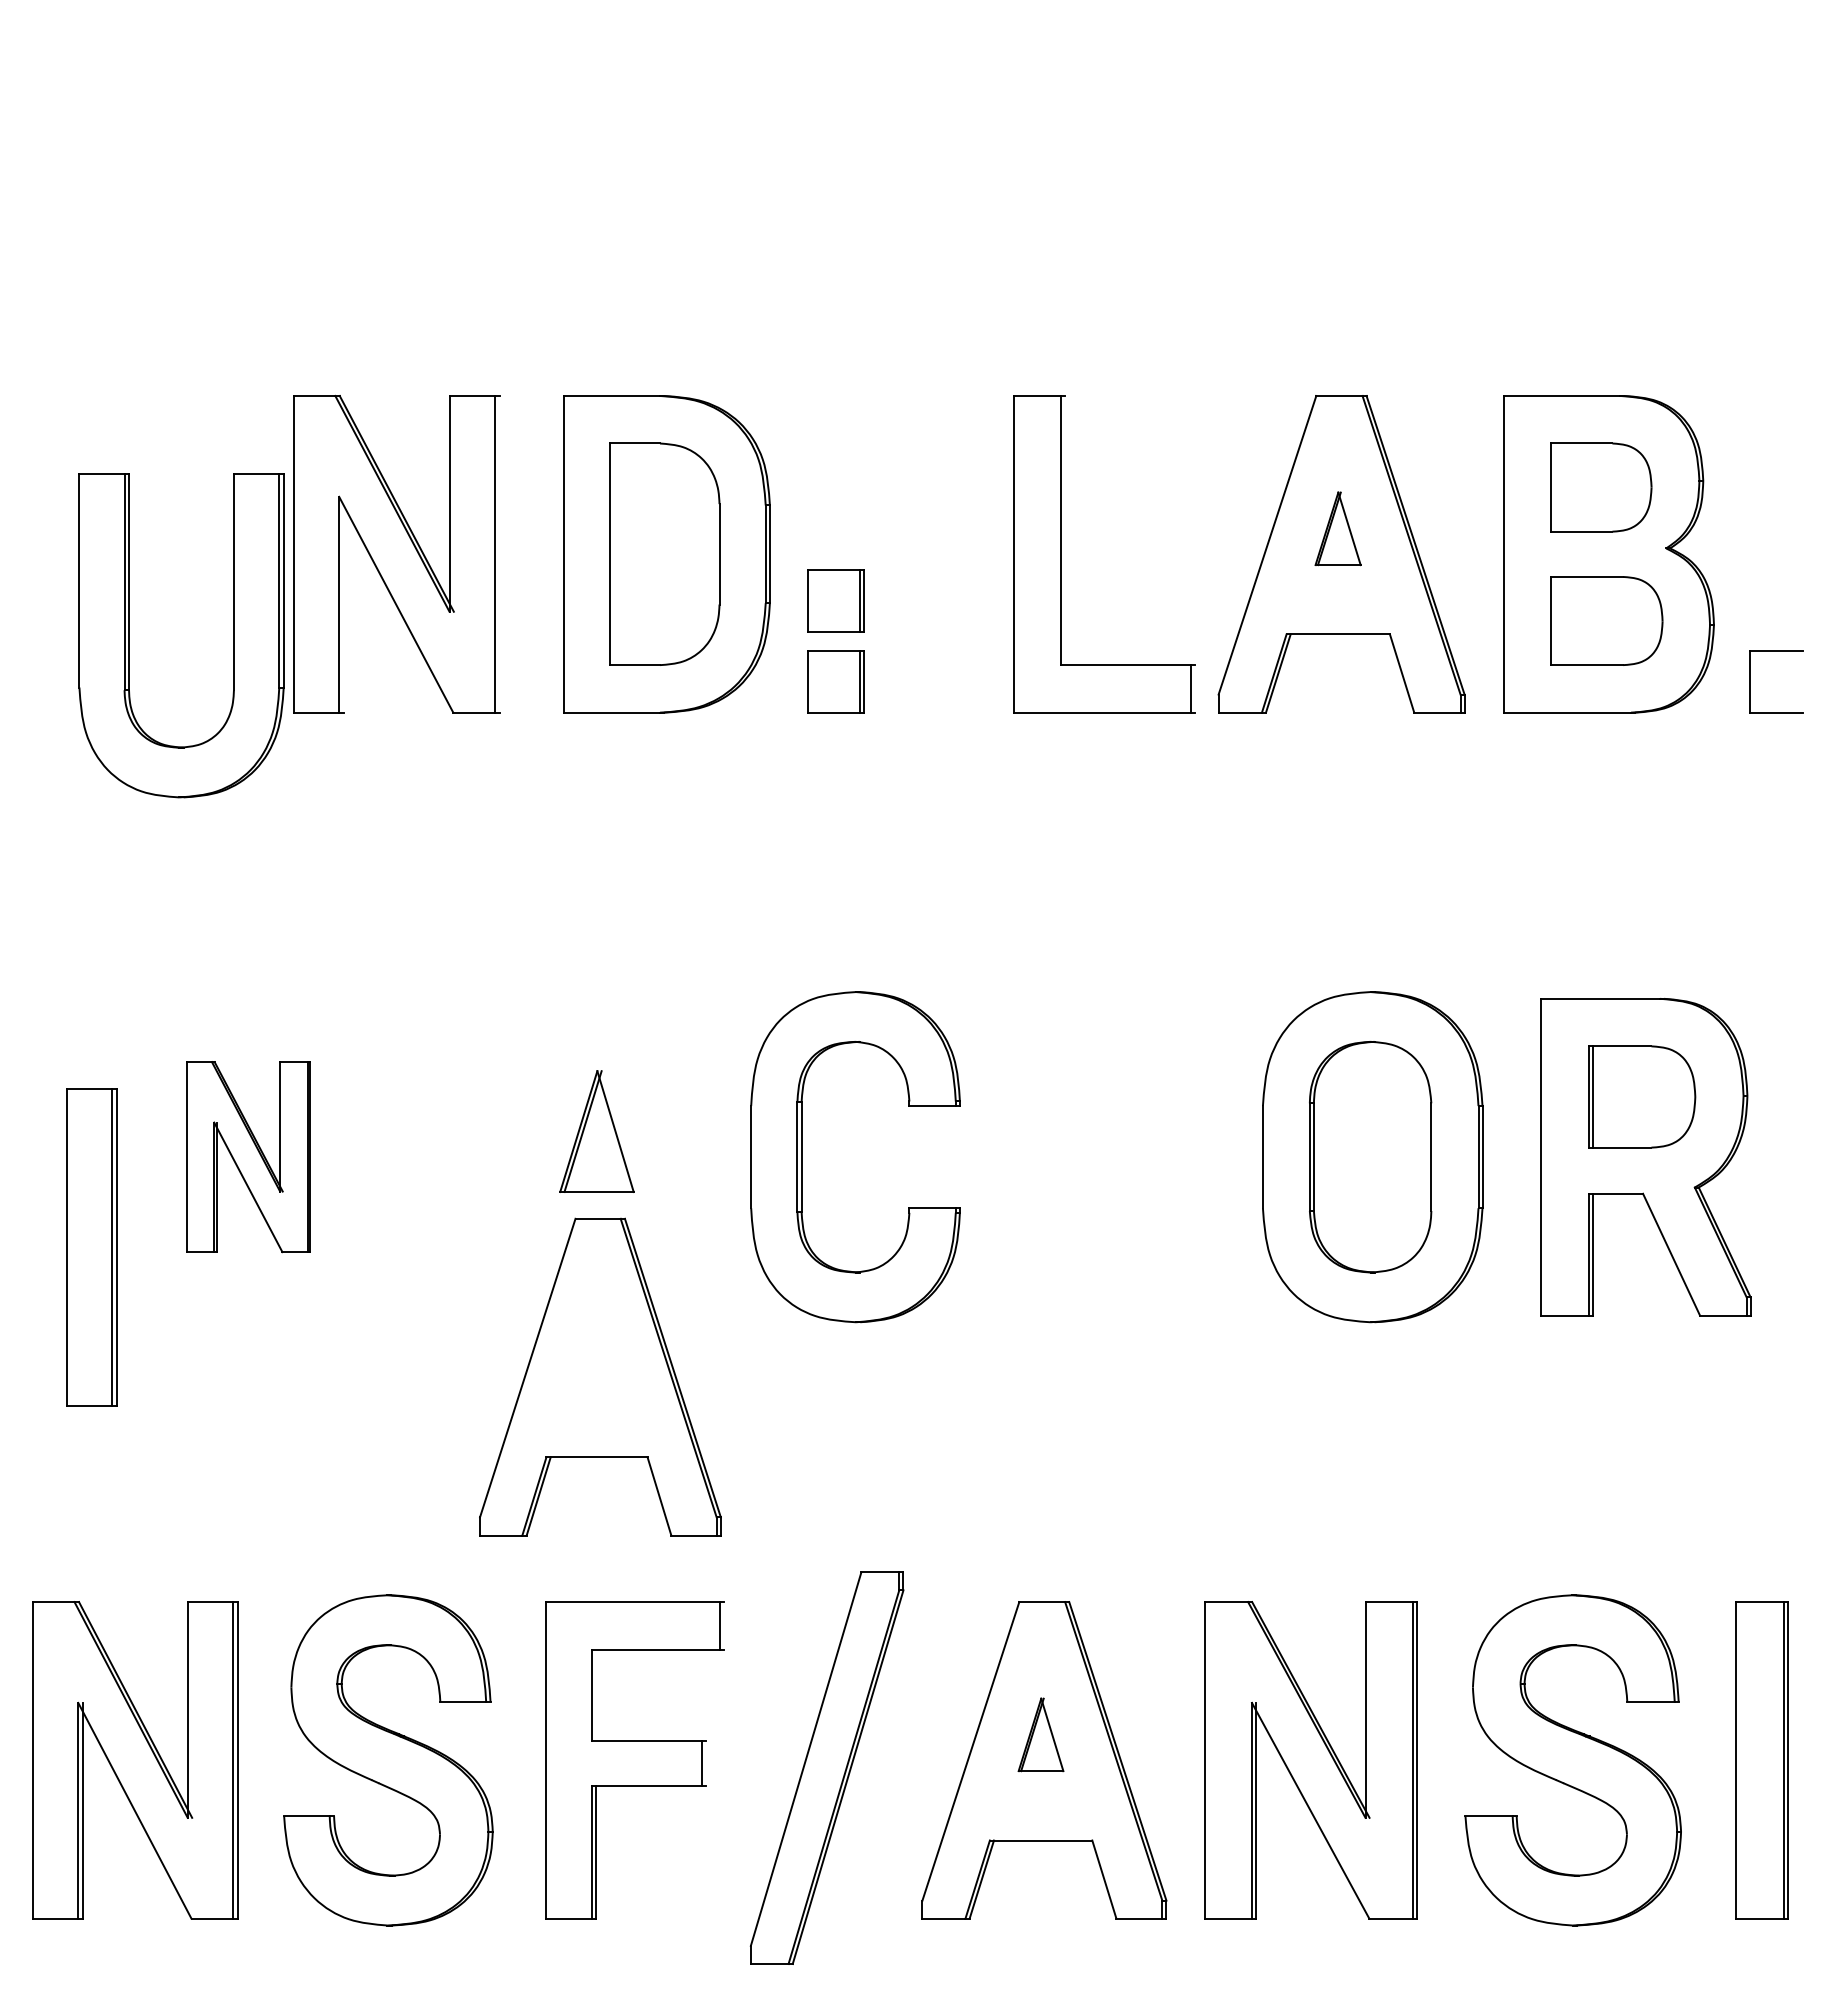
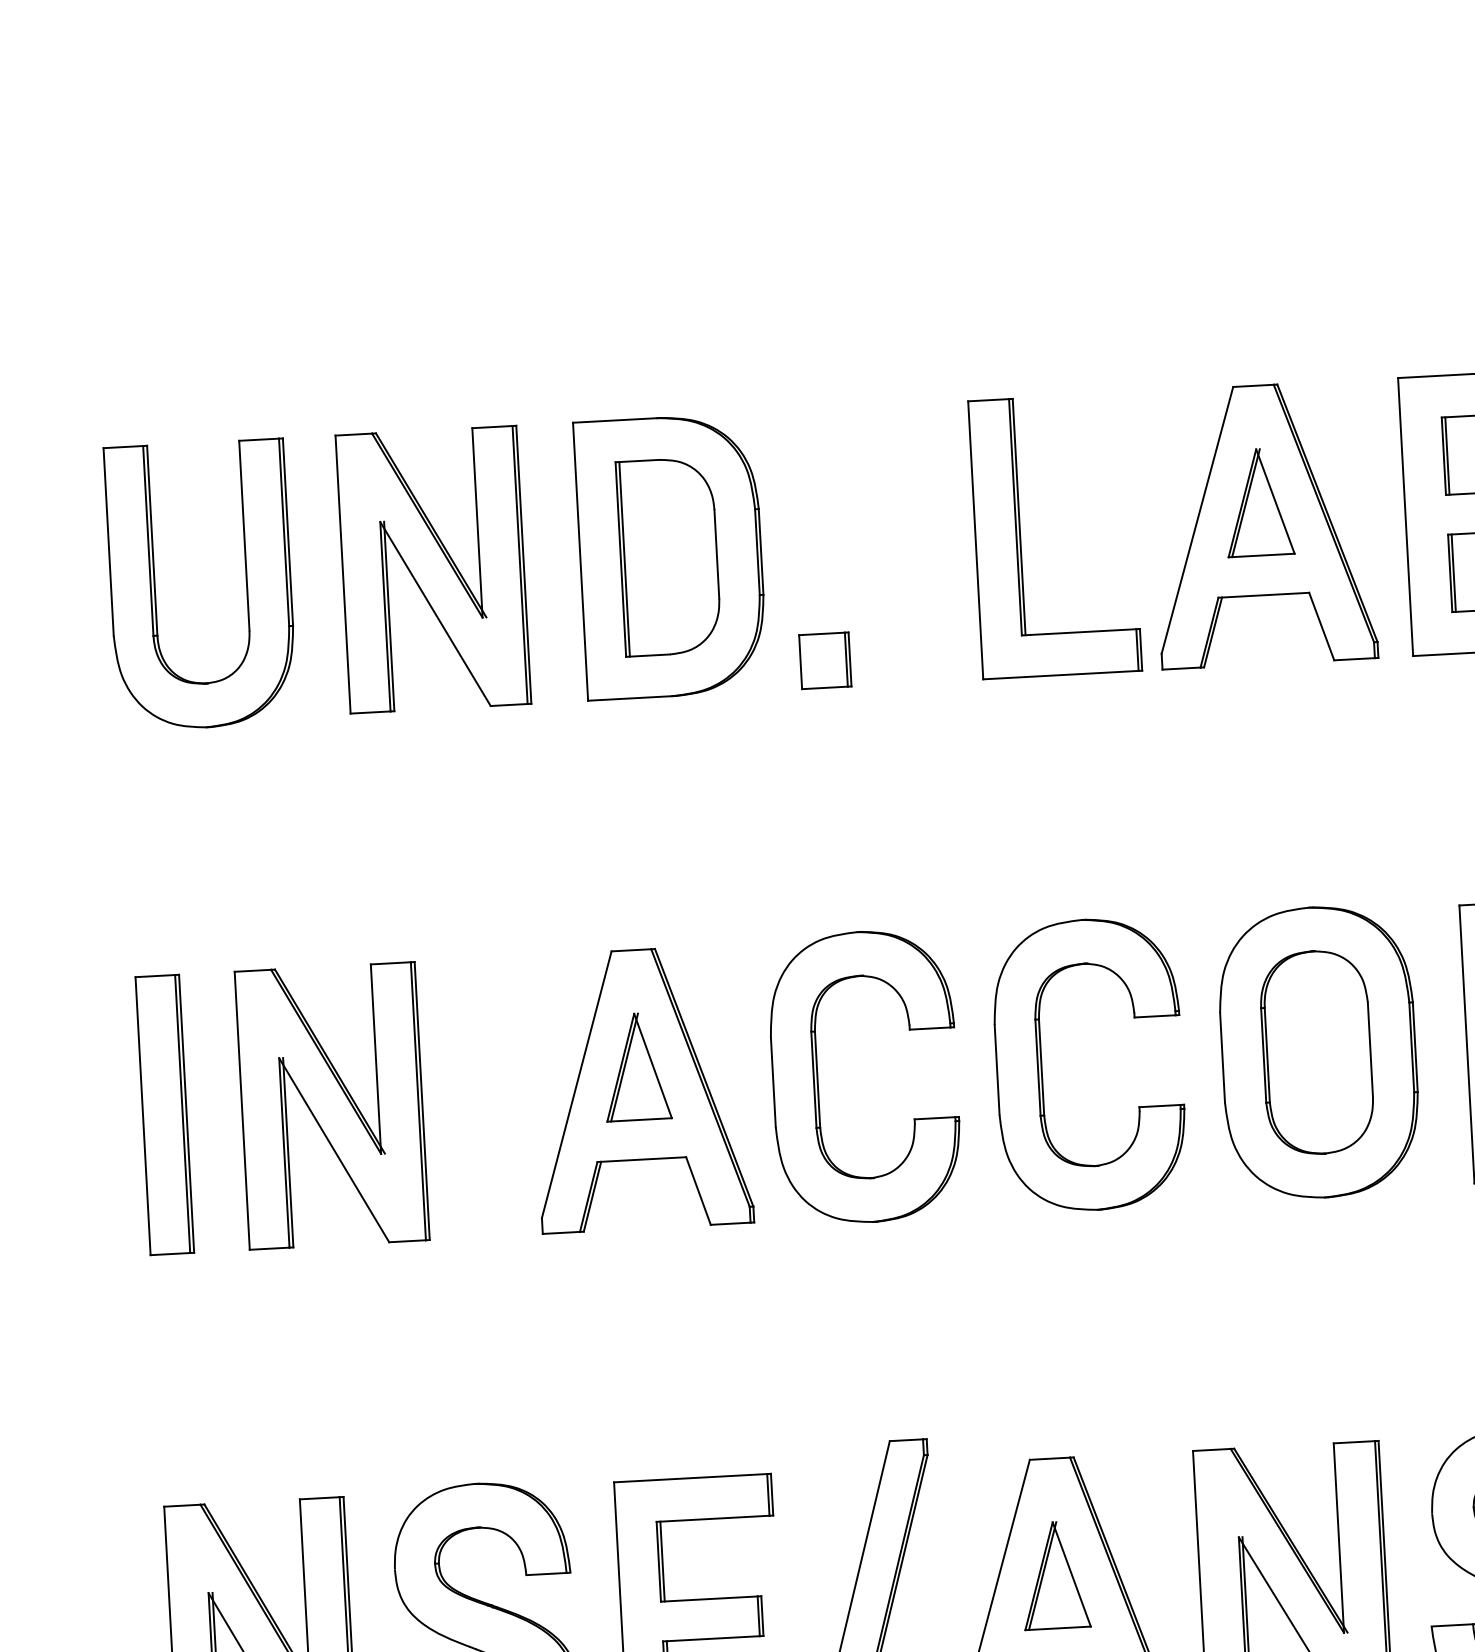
line: (1555, 487) -> (1447, 455), added
part: (1337, 528) -> (1258, 502), size x1.67
line: (1065, 530) -> (1019, 516), added
line: (499, 553) -> (523, 564), added
line: (614, 554) -> (624, 559), added
part: (835, 600) -> (820, 589), removed
line: (343, 604) -> (389, 616), added
line: (1555, 620) -> (1453, 572), added
part: (129, 635) -> (155, 587), moved
line: (1195, 688) -> (1141, 649), added
part: (248, 1156) -> (332, 1105), size x1.67
part: (1057, 1157) -> (1042, 1067), added
part: (91, 1247) -> (164, 1115), moved
part: (600, 1376) -> (641, 1088), moved
line: (724, 1625) -> (772, 1494), added
line: (595, 1694) -> (662, 1561), added
part: (1040, 1734) -> (1054, 1575), size x1.67
line: (705, 1762) -> (762, 1615), added

